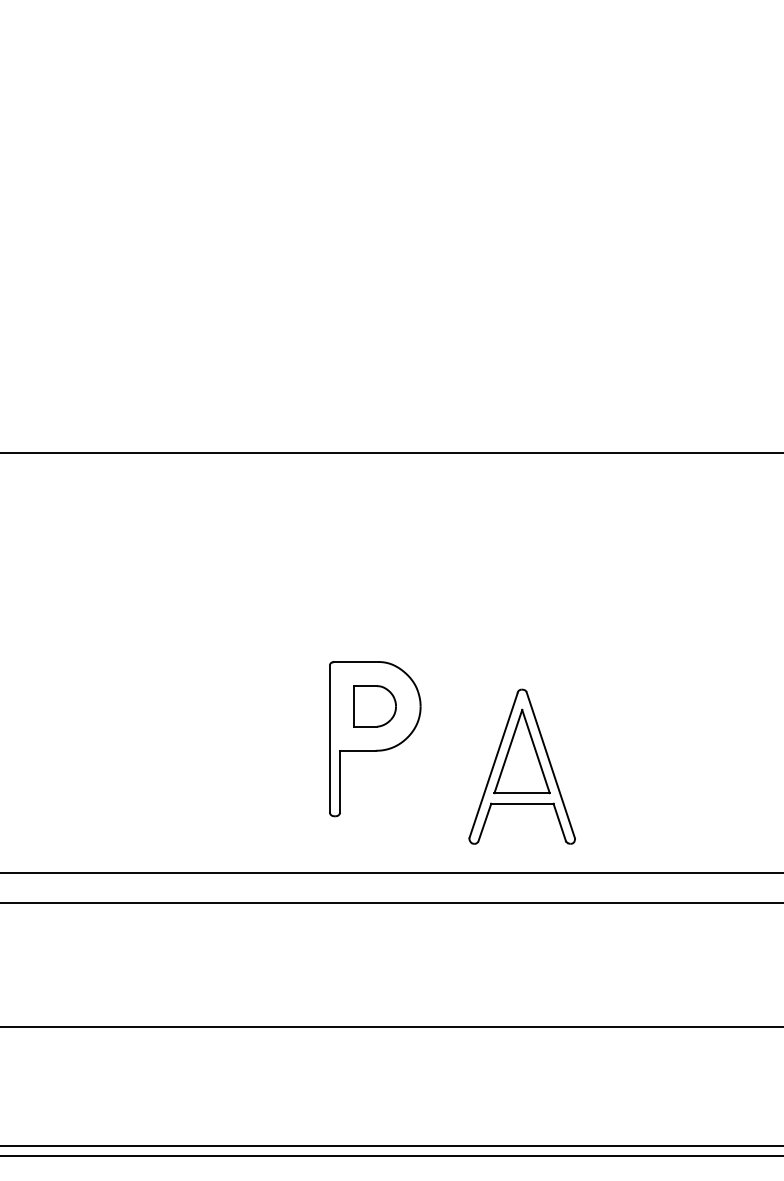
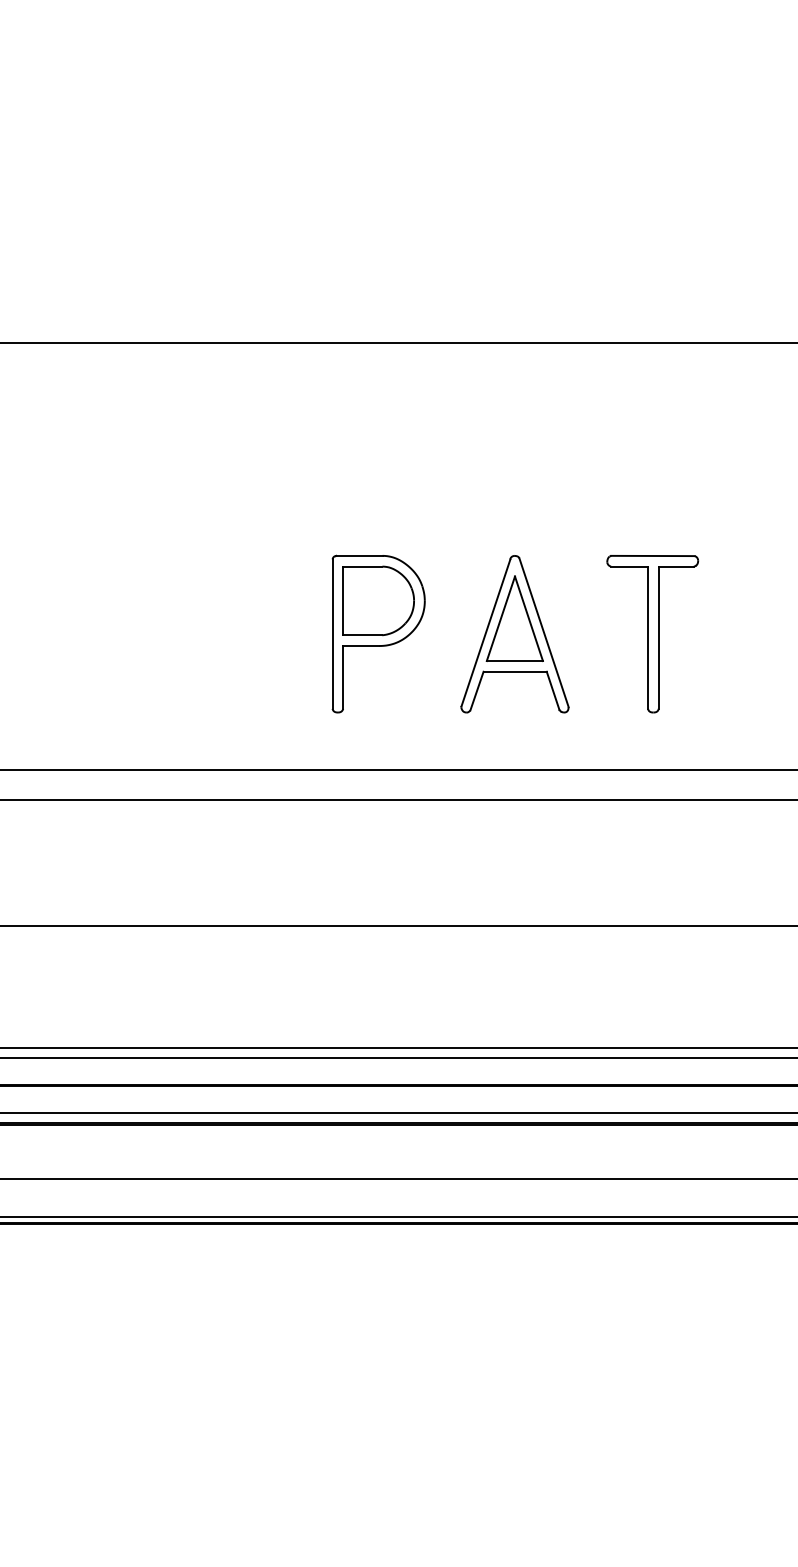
part: (375, 705) -> (378, 600), size x1.67
part: (644, 739) -> (652, 634), added
part: (521, 767) -> (514, 634), moved

